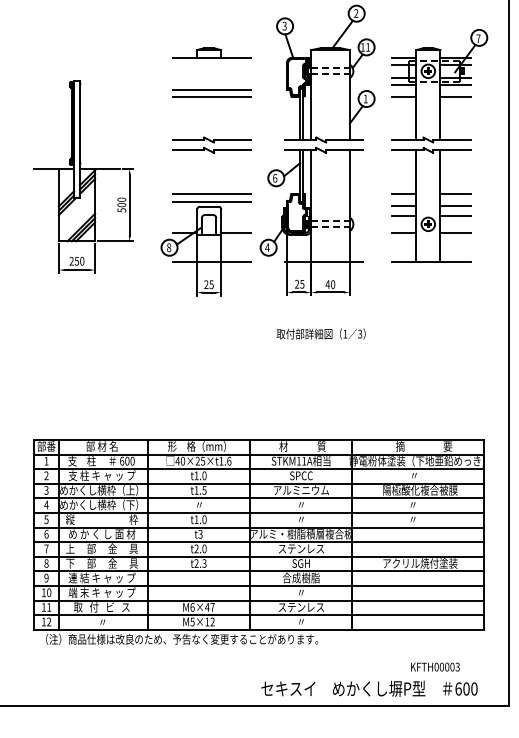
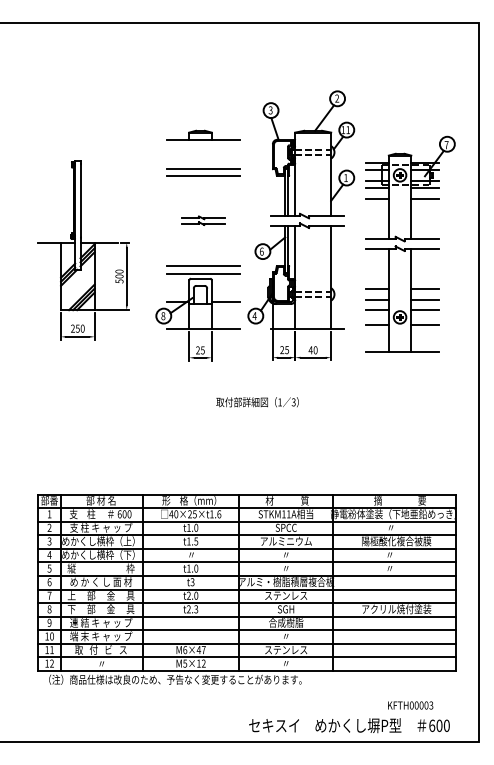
part: (212, 144) -> (203, 220), size x0.6
part: (439, 144) -> (410, 243), moved
text: (321, 334) -> (257, 402), moved

